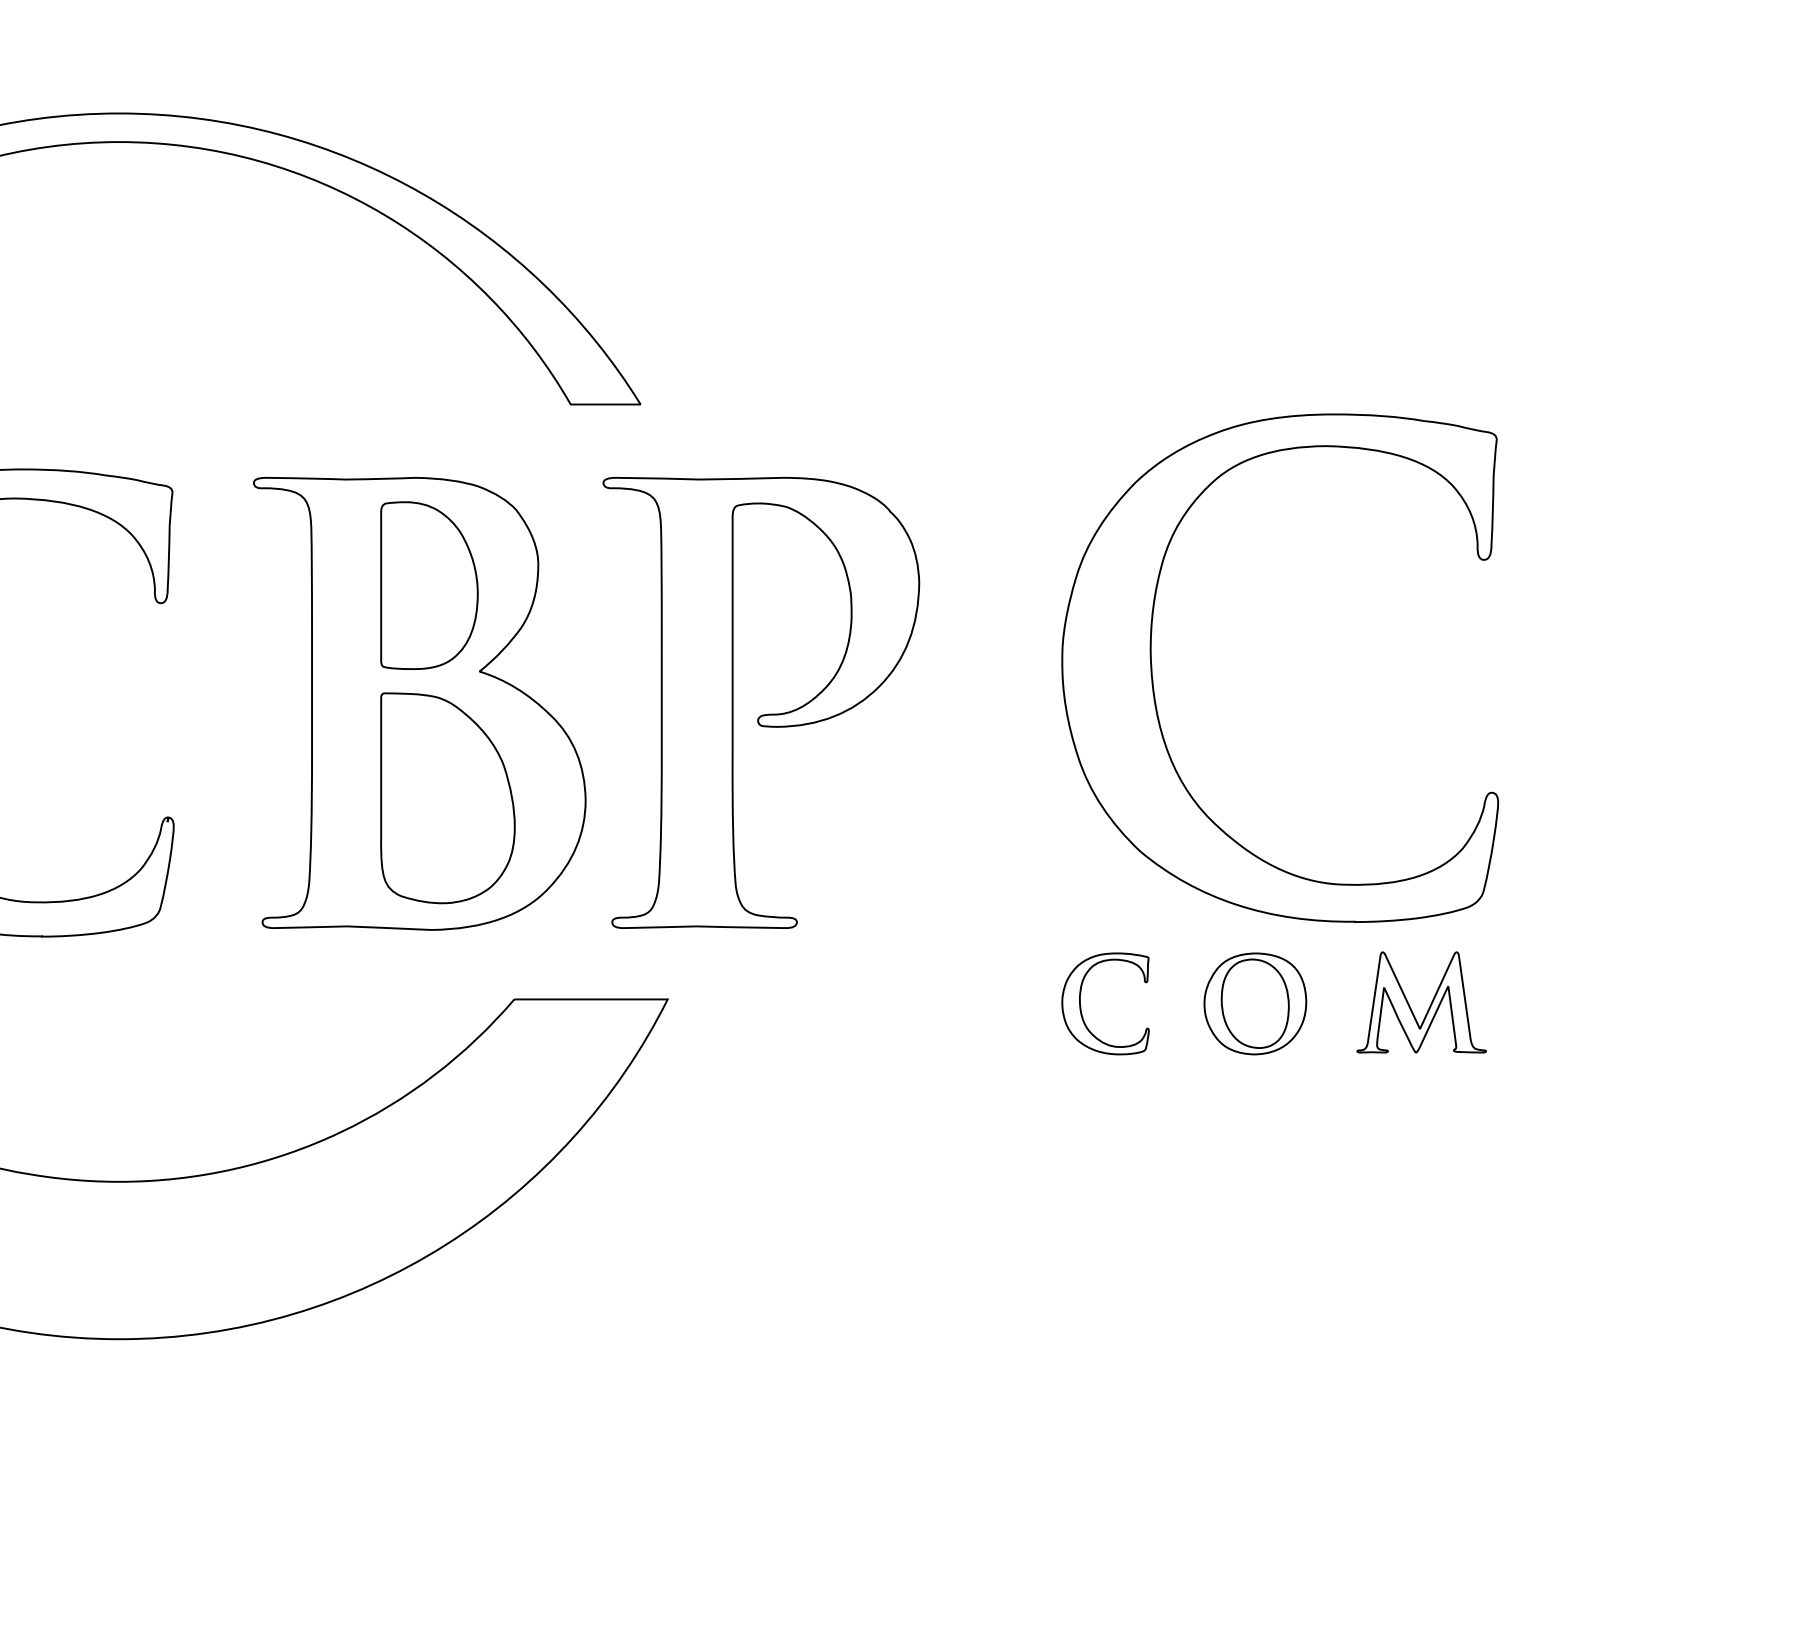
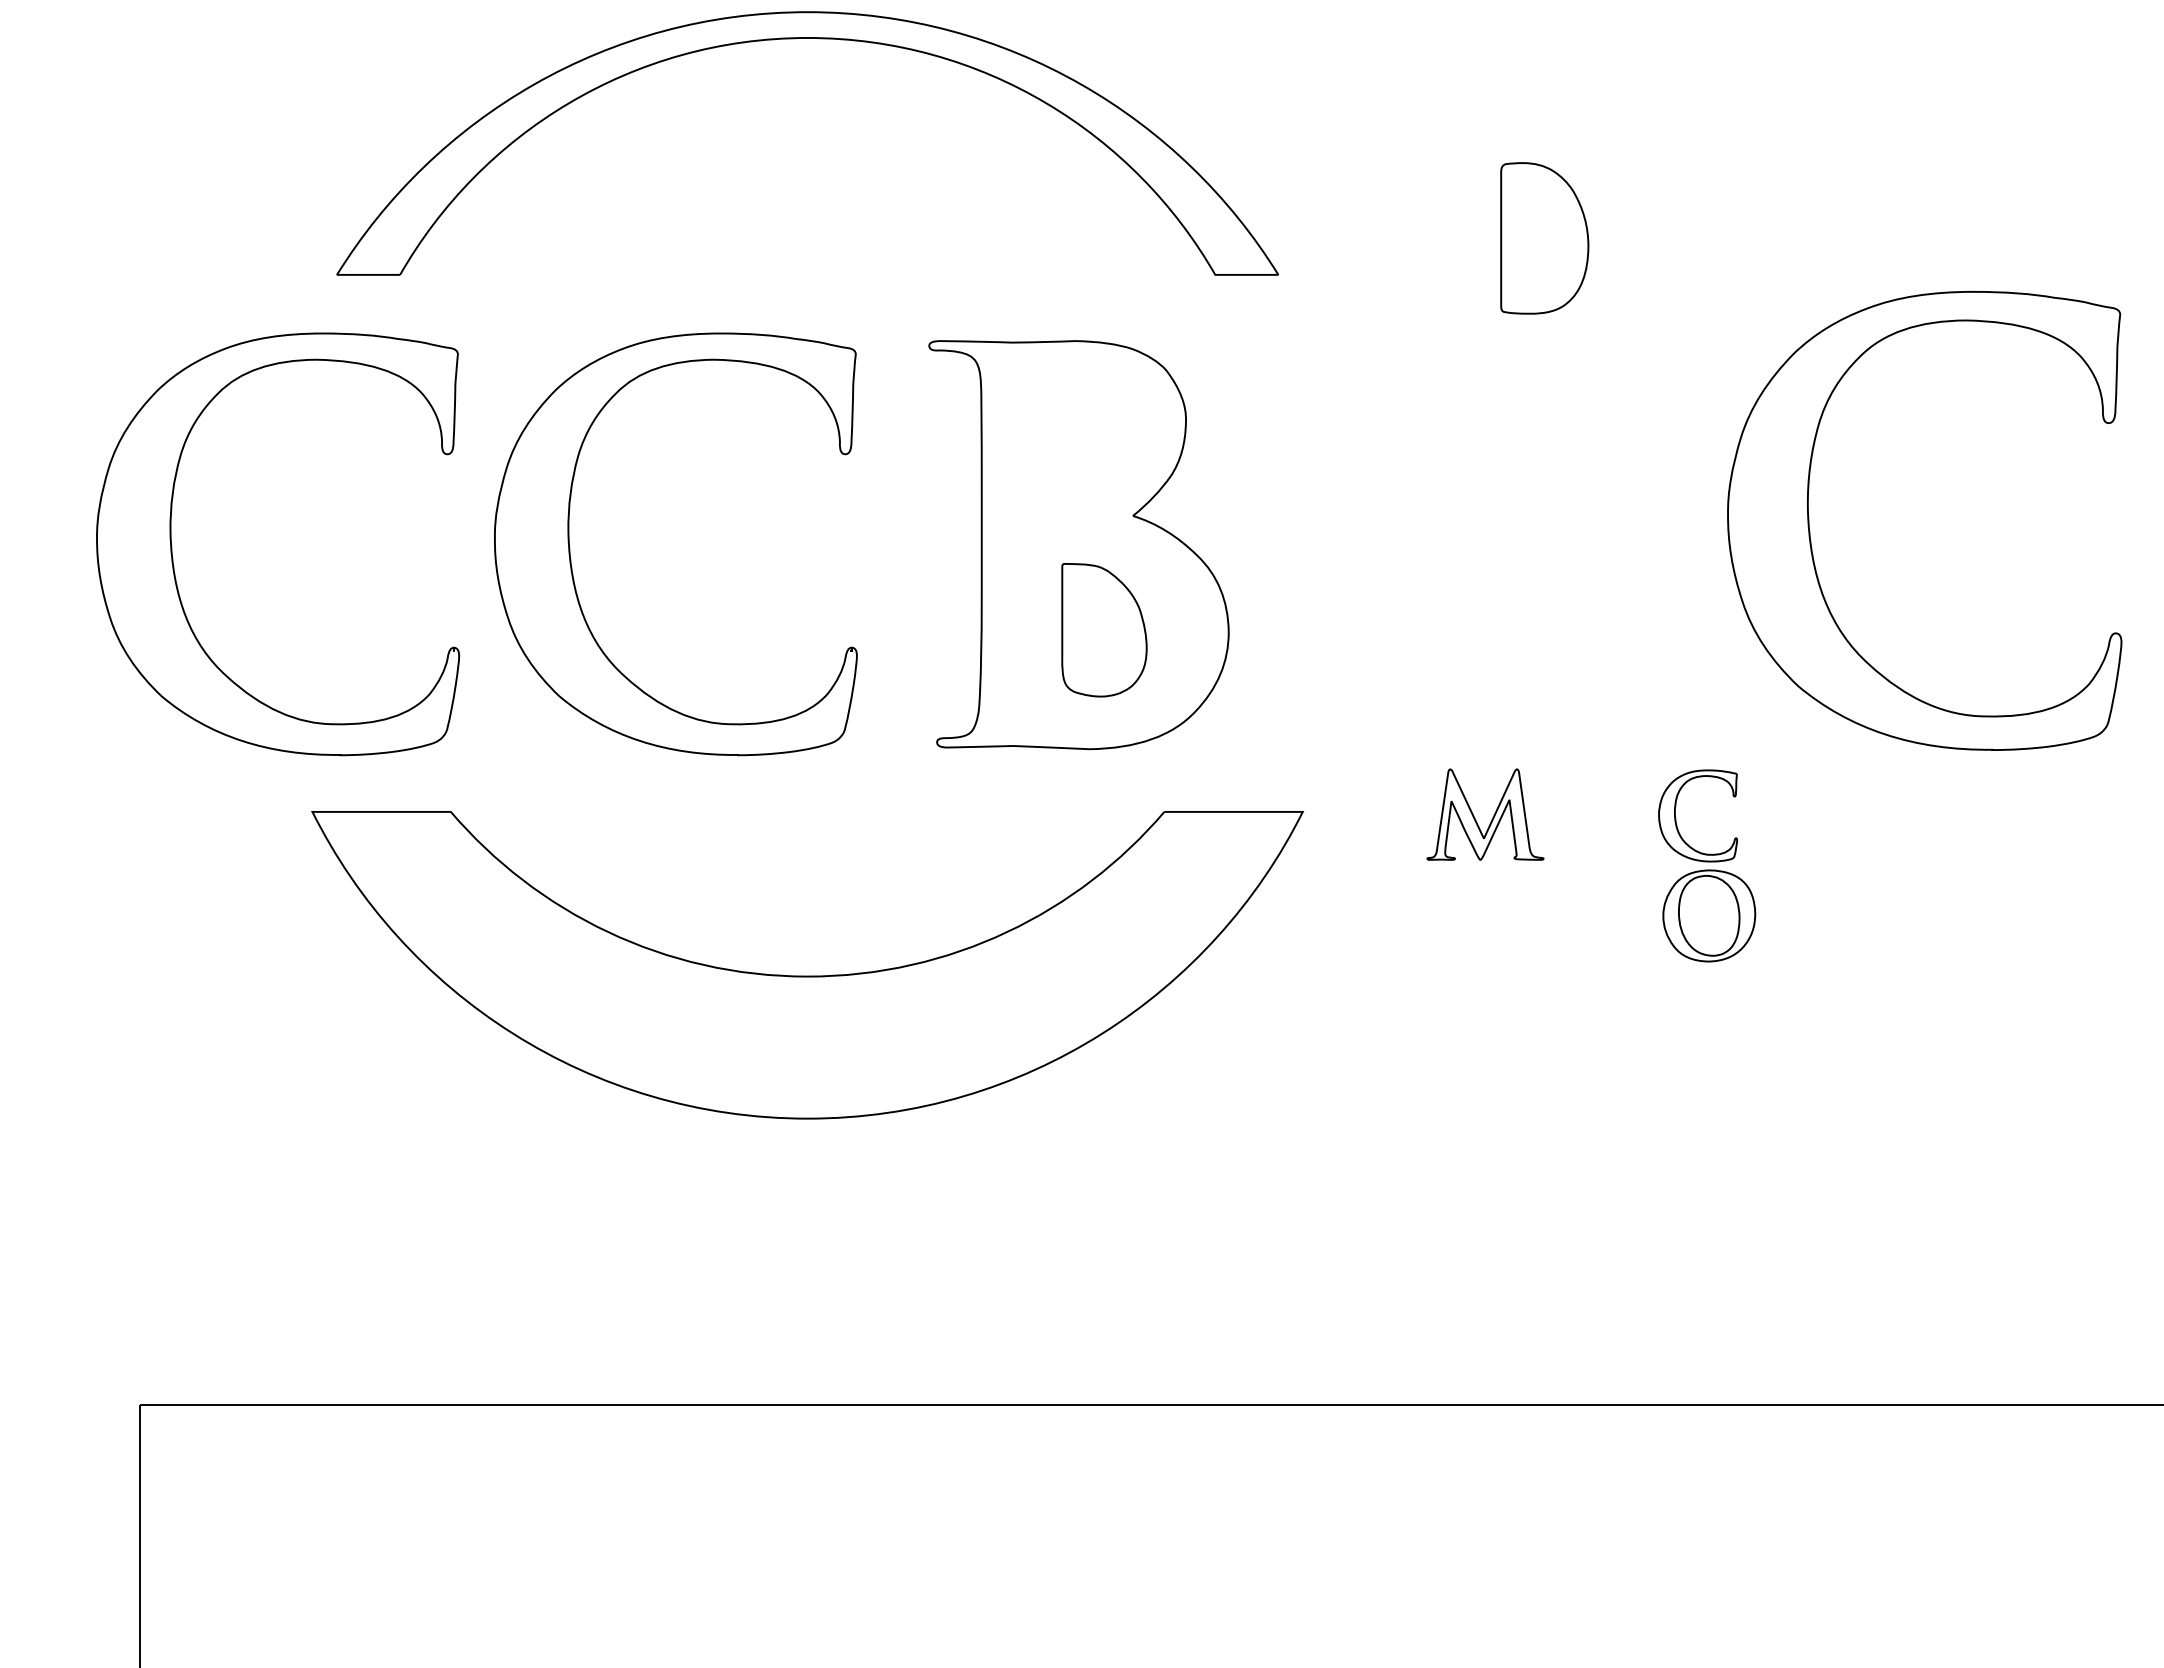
part: (429, 585) -> (1544, 238), moved
part: (1153, 679) -> (1810, 531), moved
part: (762, 714) -> (1388, 554), removed
part: (448, 797) -> (1104, 629), size x0.7
part: (1255, 1003) -> (1709, 915), moved
part: (1429, 1005) -> (1492, 817), moved

